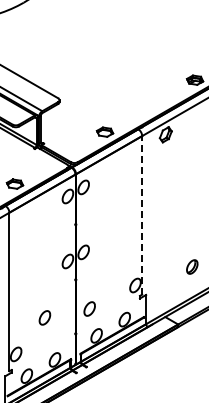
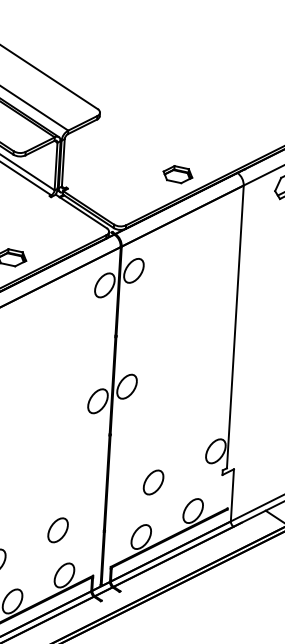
line: (142, 214) -> (235, 325), dashed -> solid
part: (89, 308) -> (153, 481), moved
part: (44, 317) -> (57, 529), moved

